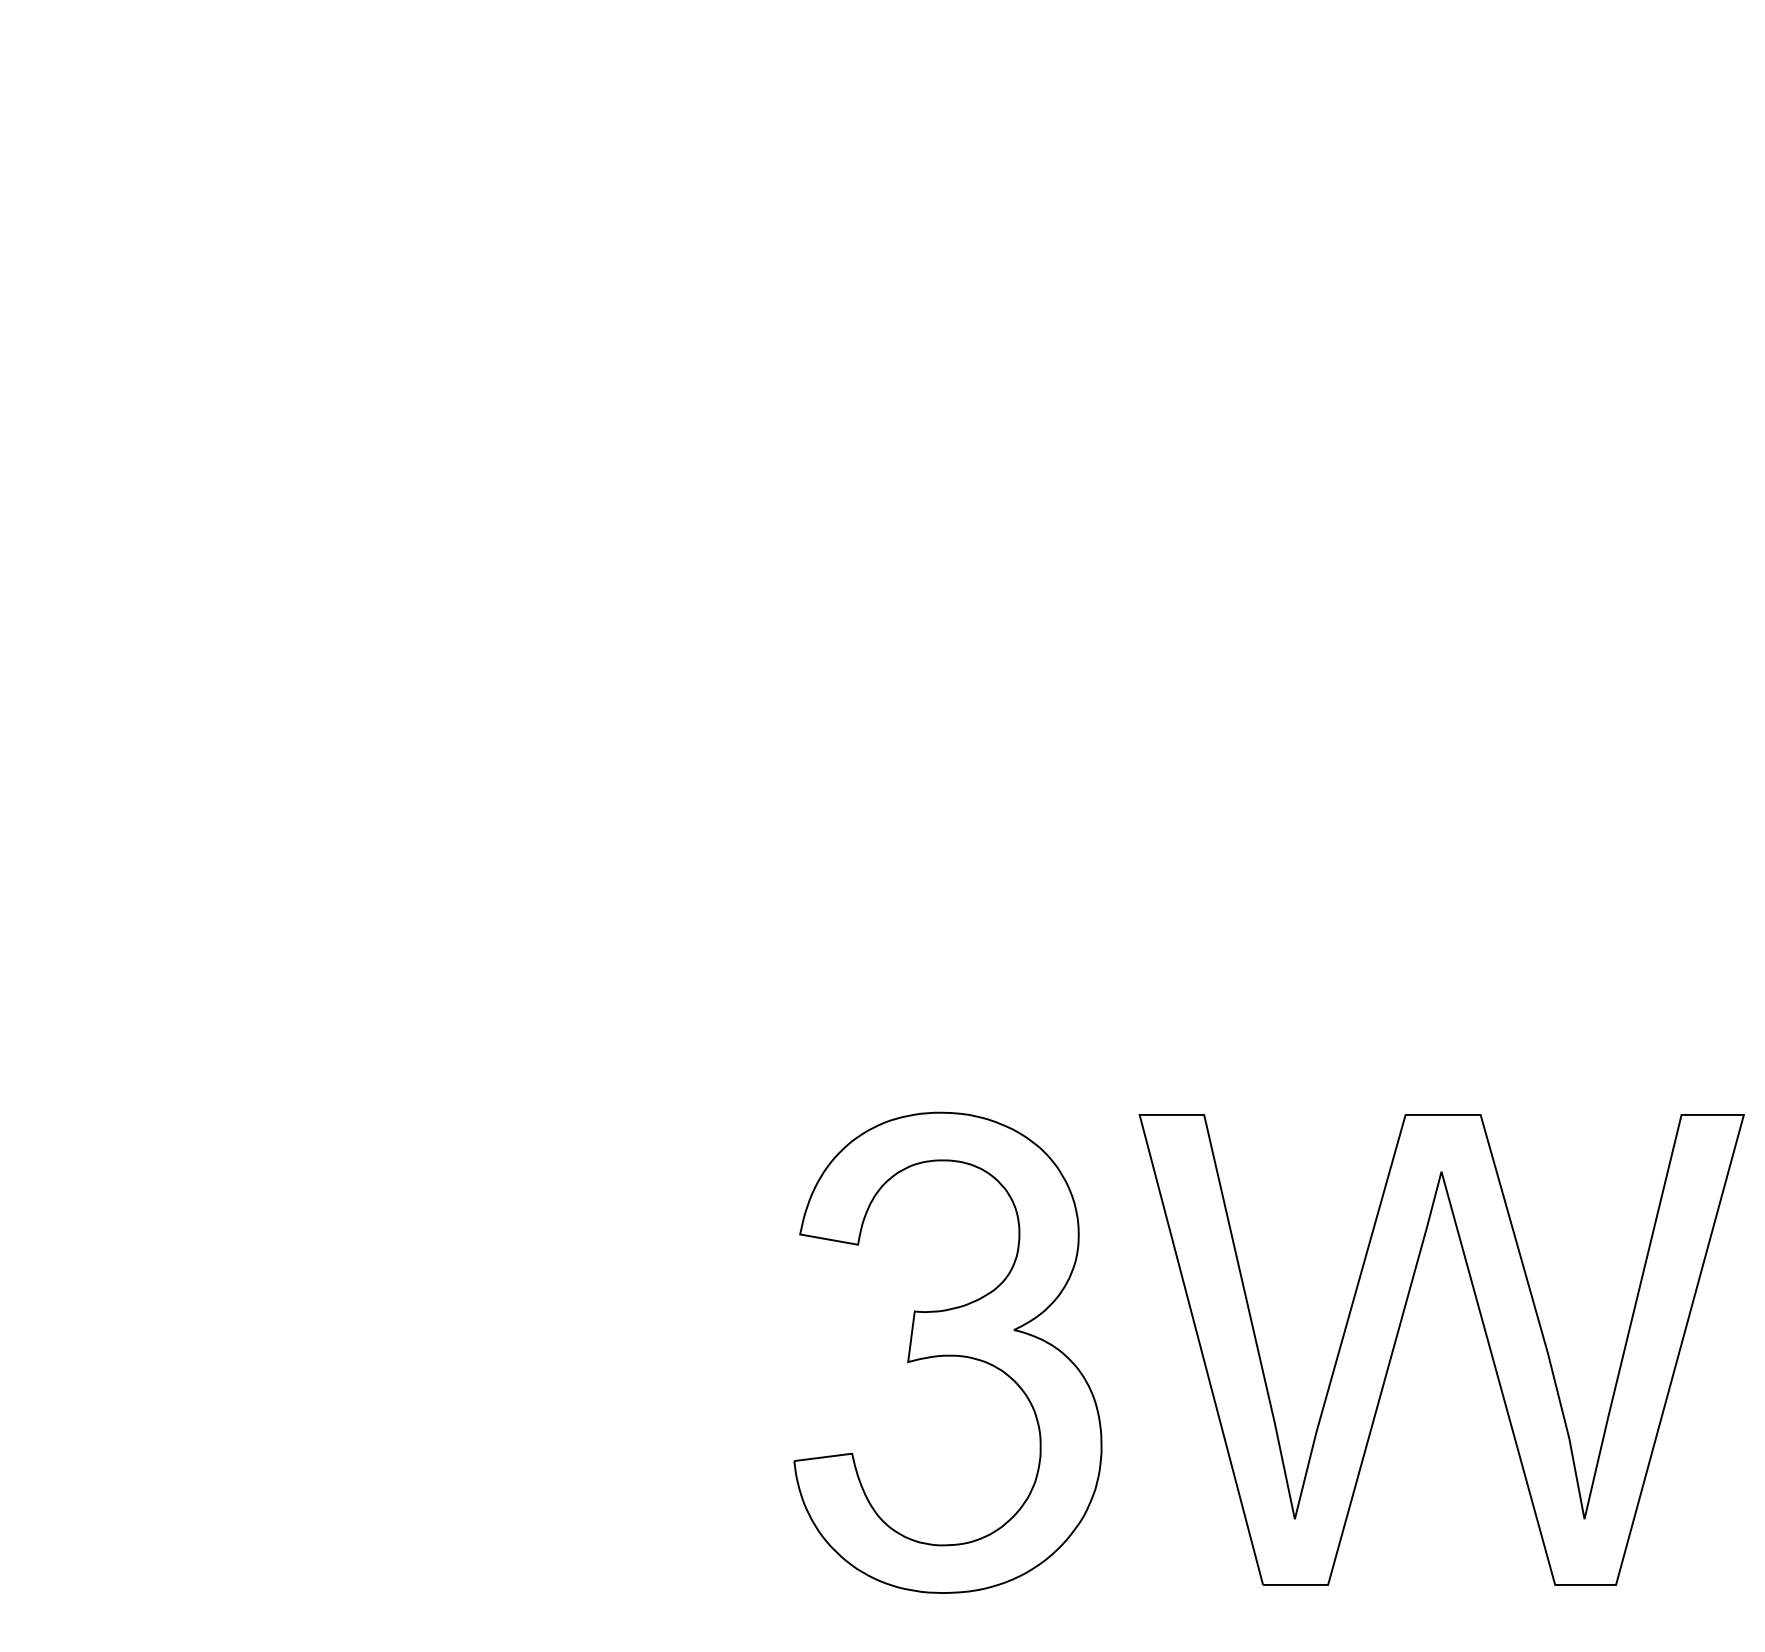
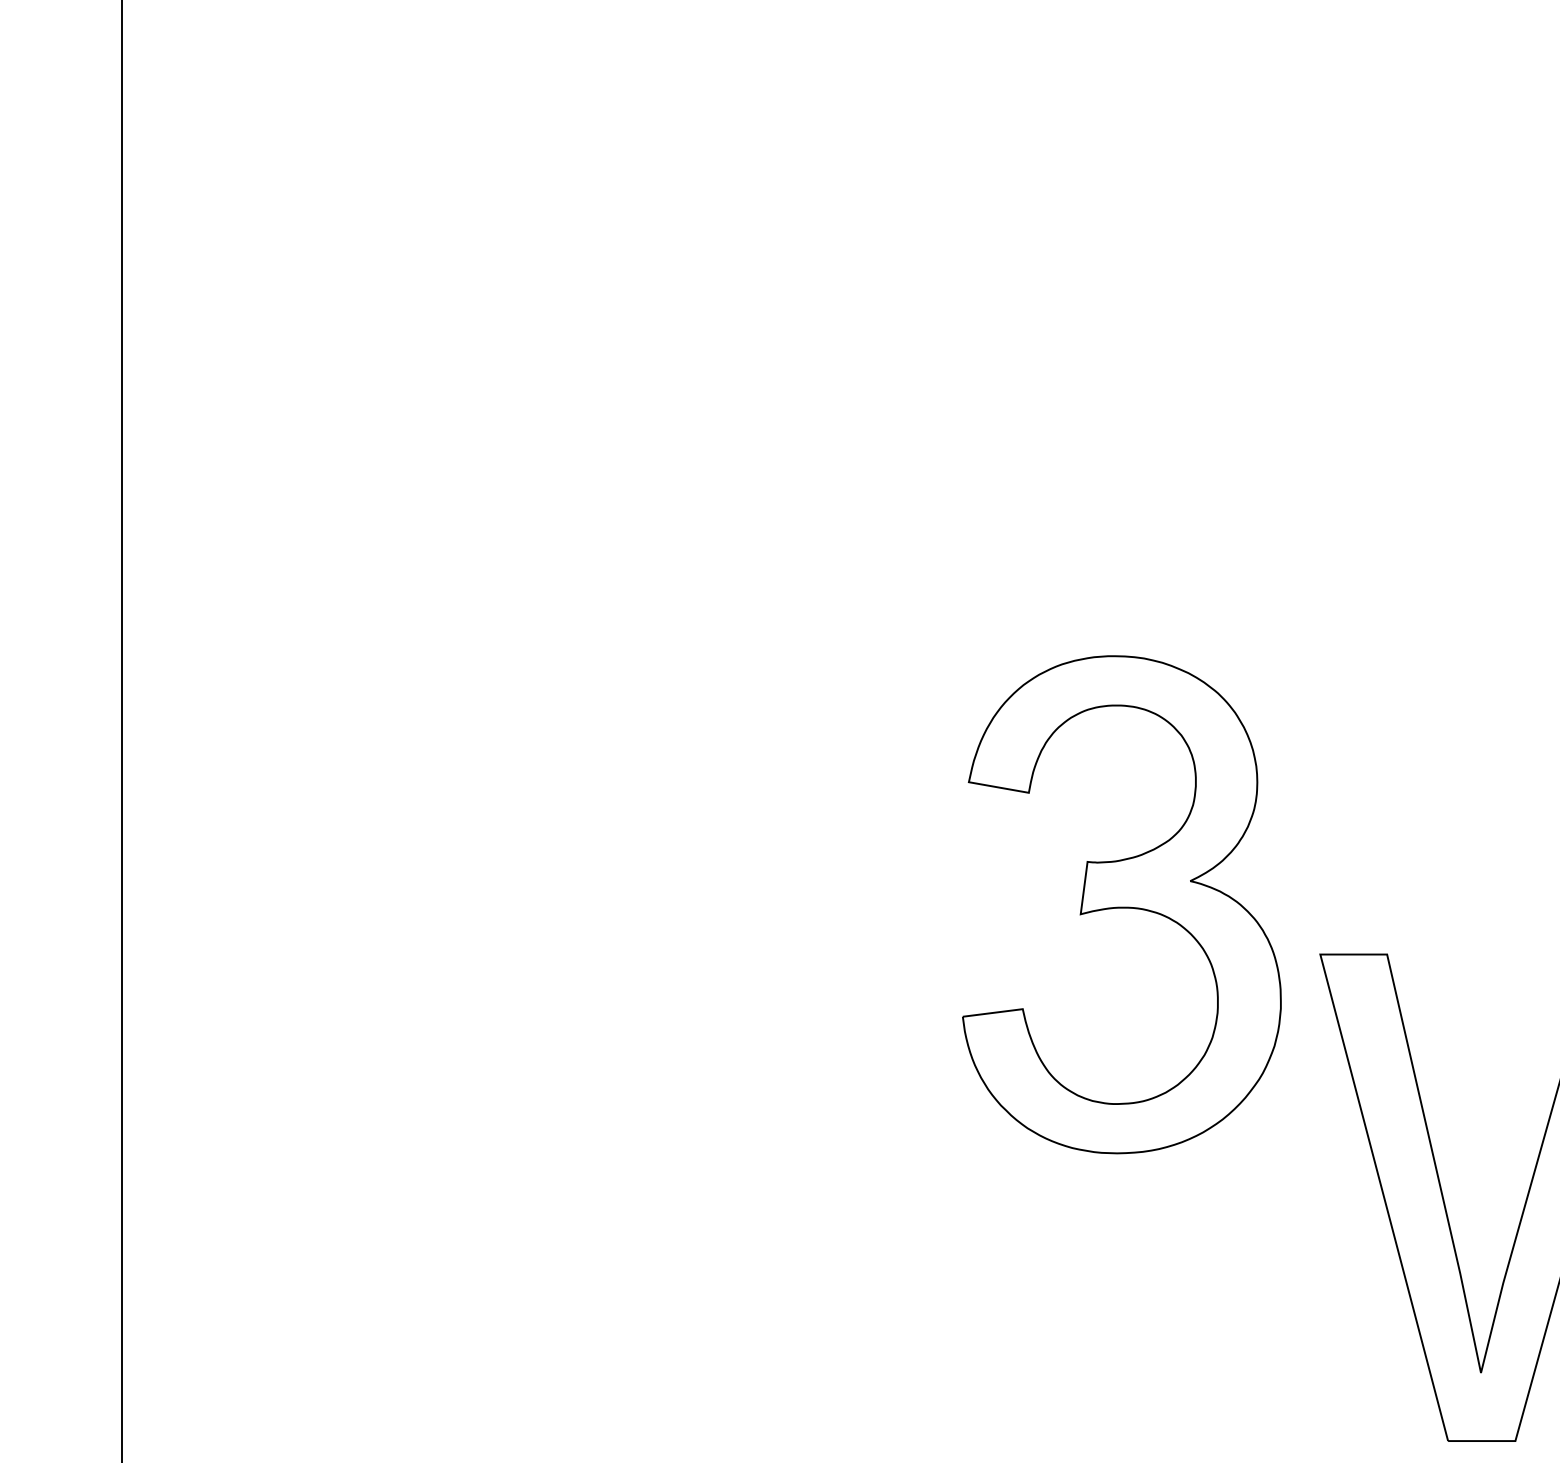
part: (947, 1352) -> (1121, 904), moved

